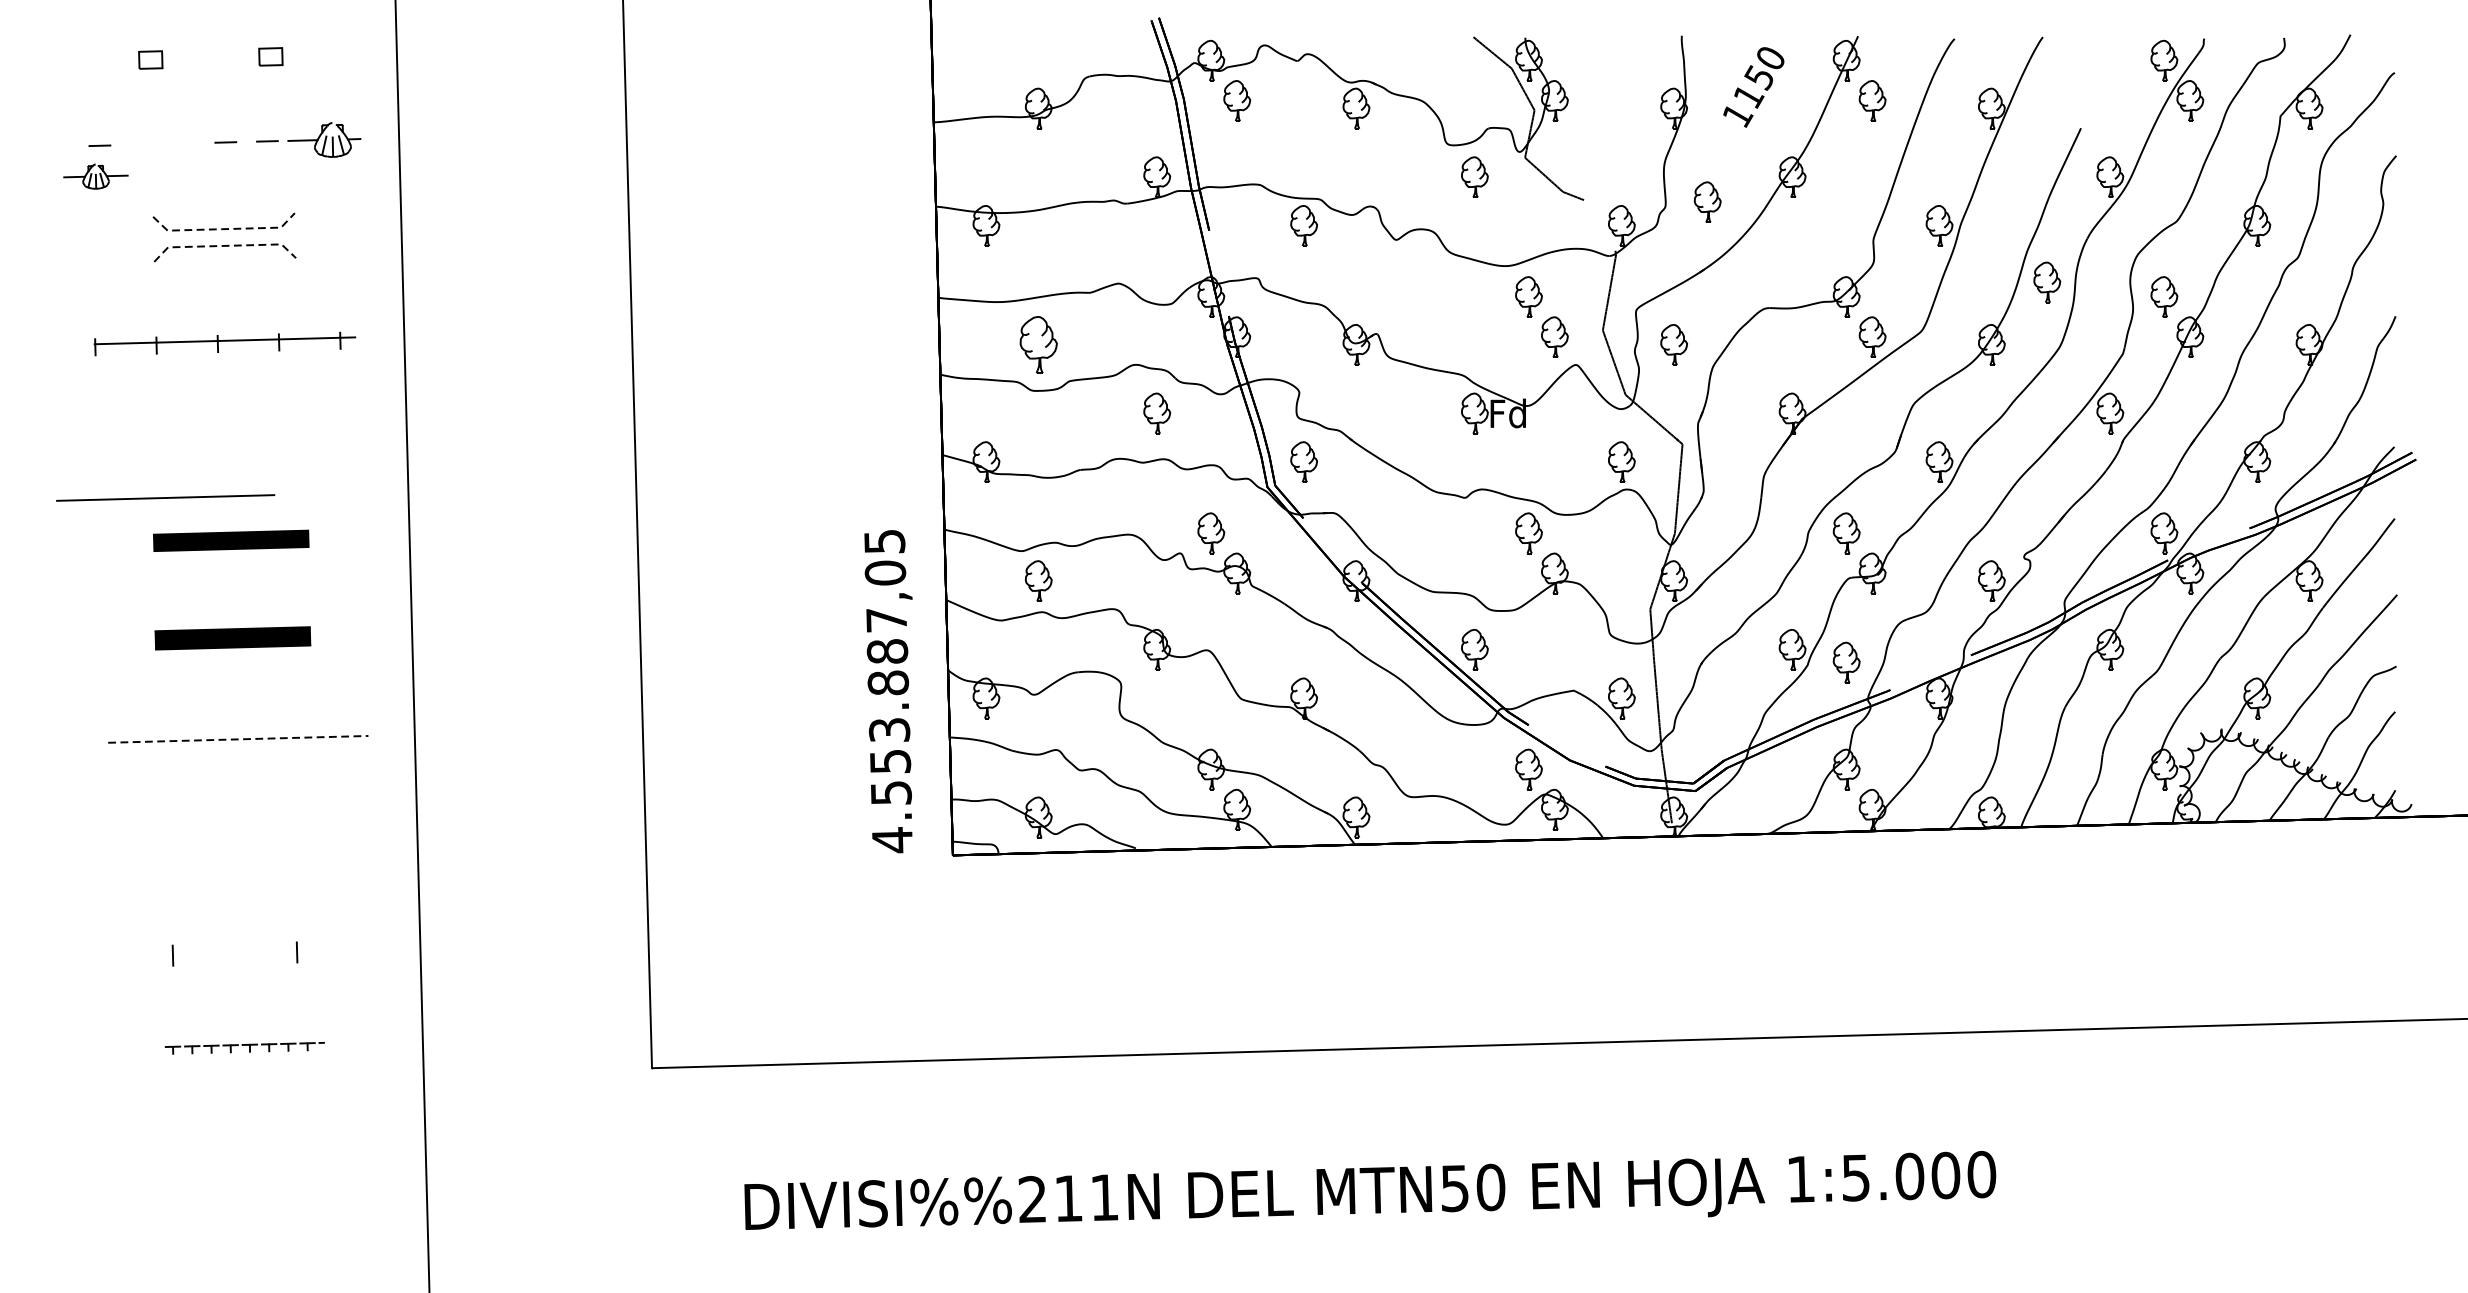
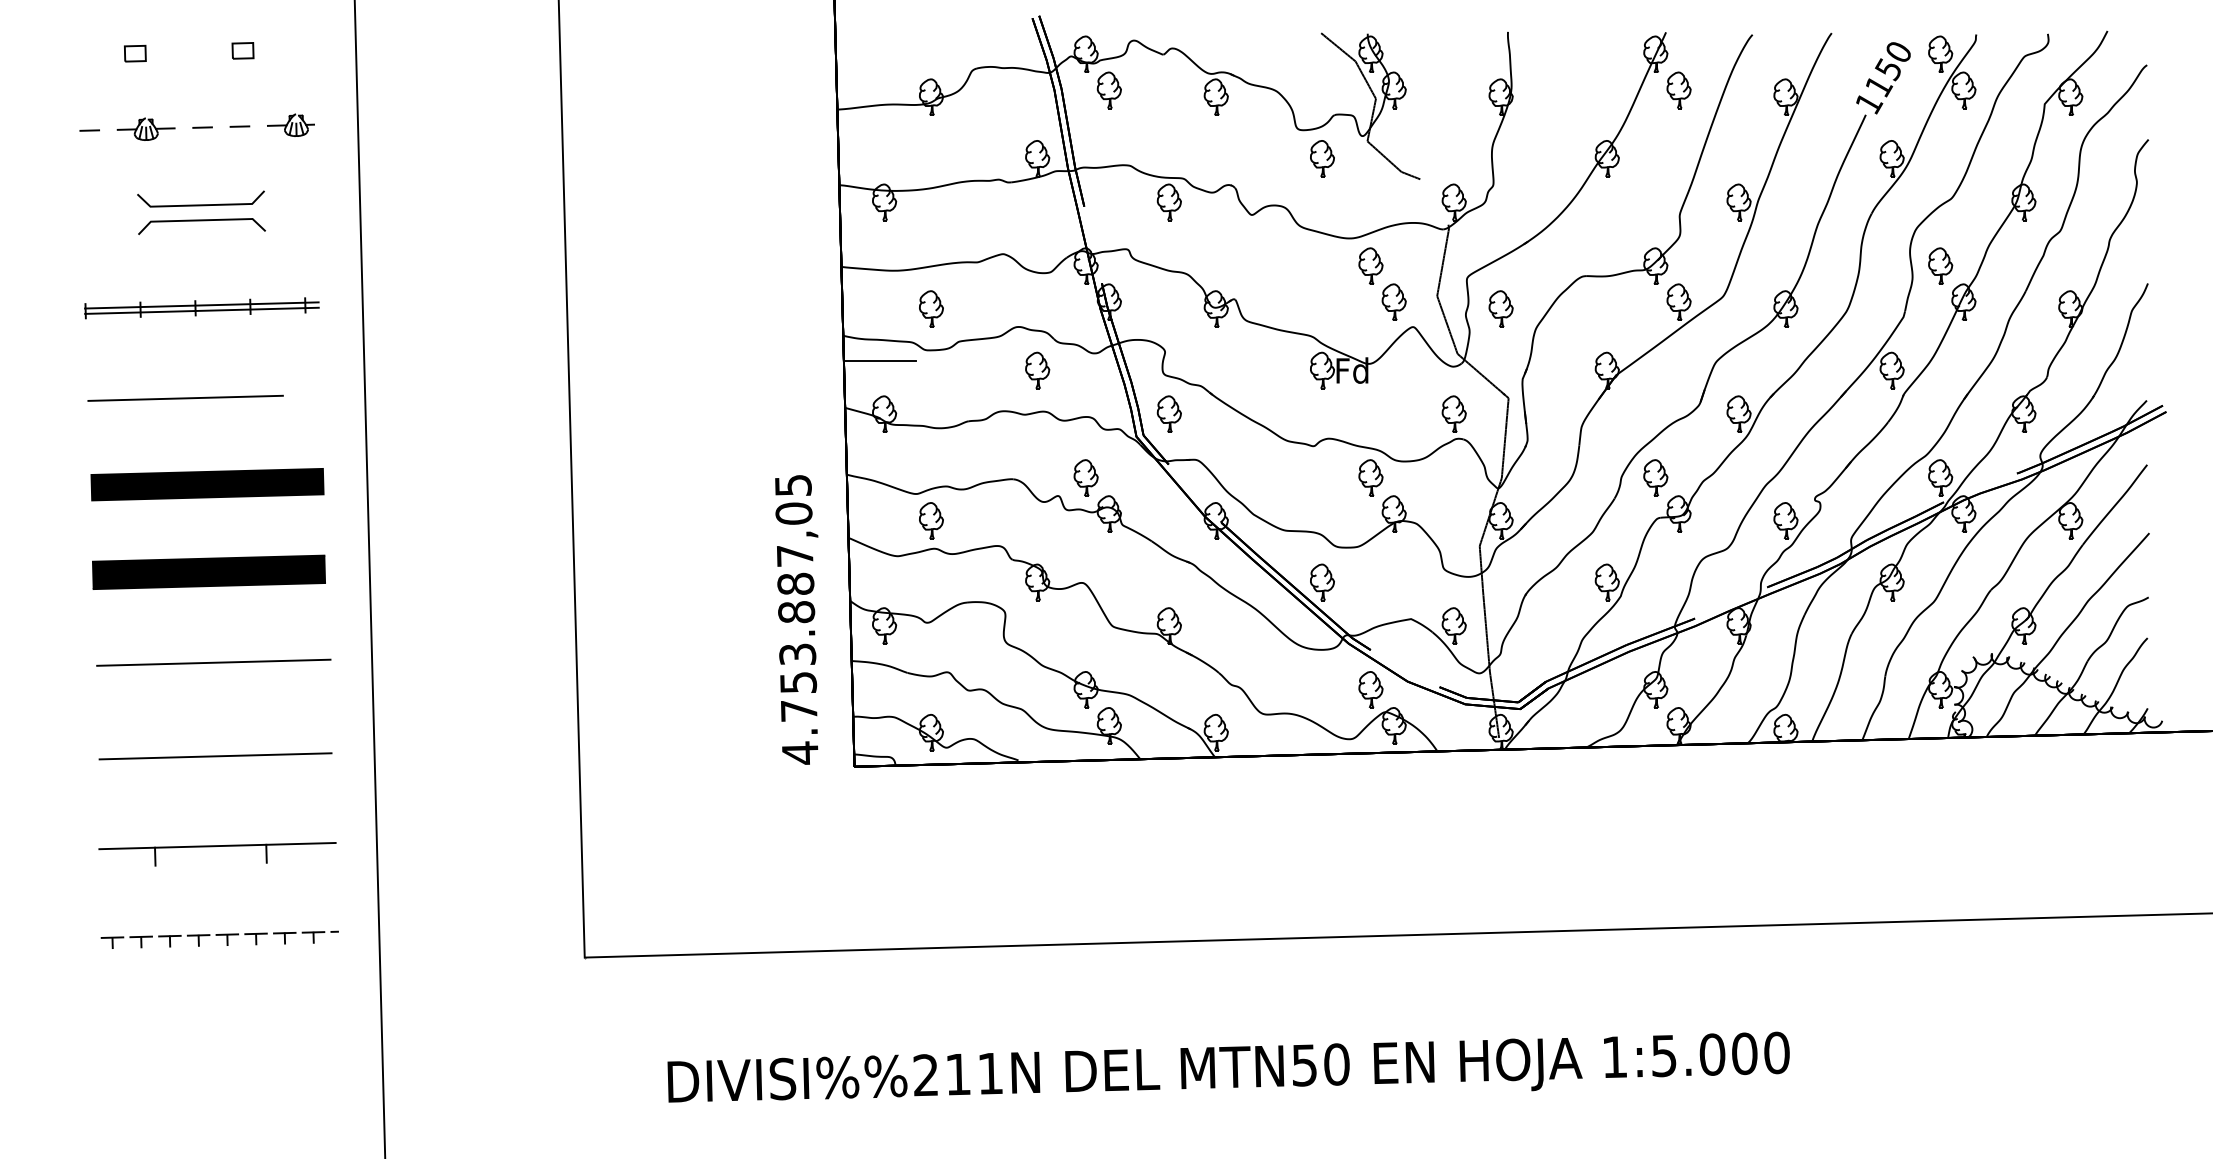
text: (1753, 87) -> (1883, 78), moved
part: (323, 138) -> (290, 124), size x0.71
part: (95, 175) -> (145, 128), moved
part: (1706, 201) -> (1530, 180), removed
line: (224, 229) -> (201, 205), dashed -> solid
line: (224, 246) -> (201, 220), dashed -> solid
part: (2047, 281) -> (1835, 252), removed
part: (1038, 344) -> (931, 308), size x0.71
line: (224, 346) -> (201, 310), added
line: (980, 403) -> (879, 361), added
line: (165, 497) -> (185, 397), moved
part: (231, 540) -> (207, 484), size x1.67
part: (232, 637) -> (208, 571), size x1.67
part: (1846, 662) -> (1655, 593), removed
line: (237, 739) -> (213, 662), dashed -> solid
text: (891, 792) -> (799, 710), 4.553.887,05 -> 4.753.887,05
line: (240, 843) -> (215, 756), added
line: (242, 943) -> (217, 845), added
part: (244, 1048) -> (219, 939), size x1.67

